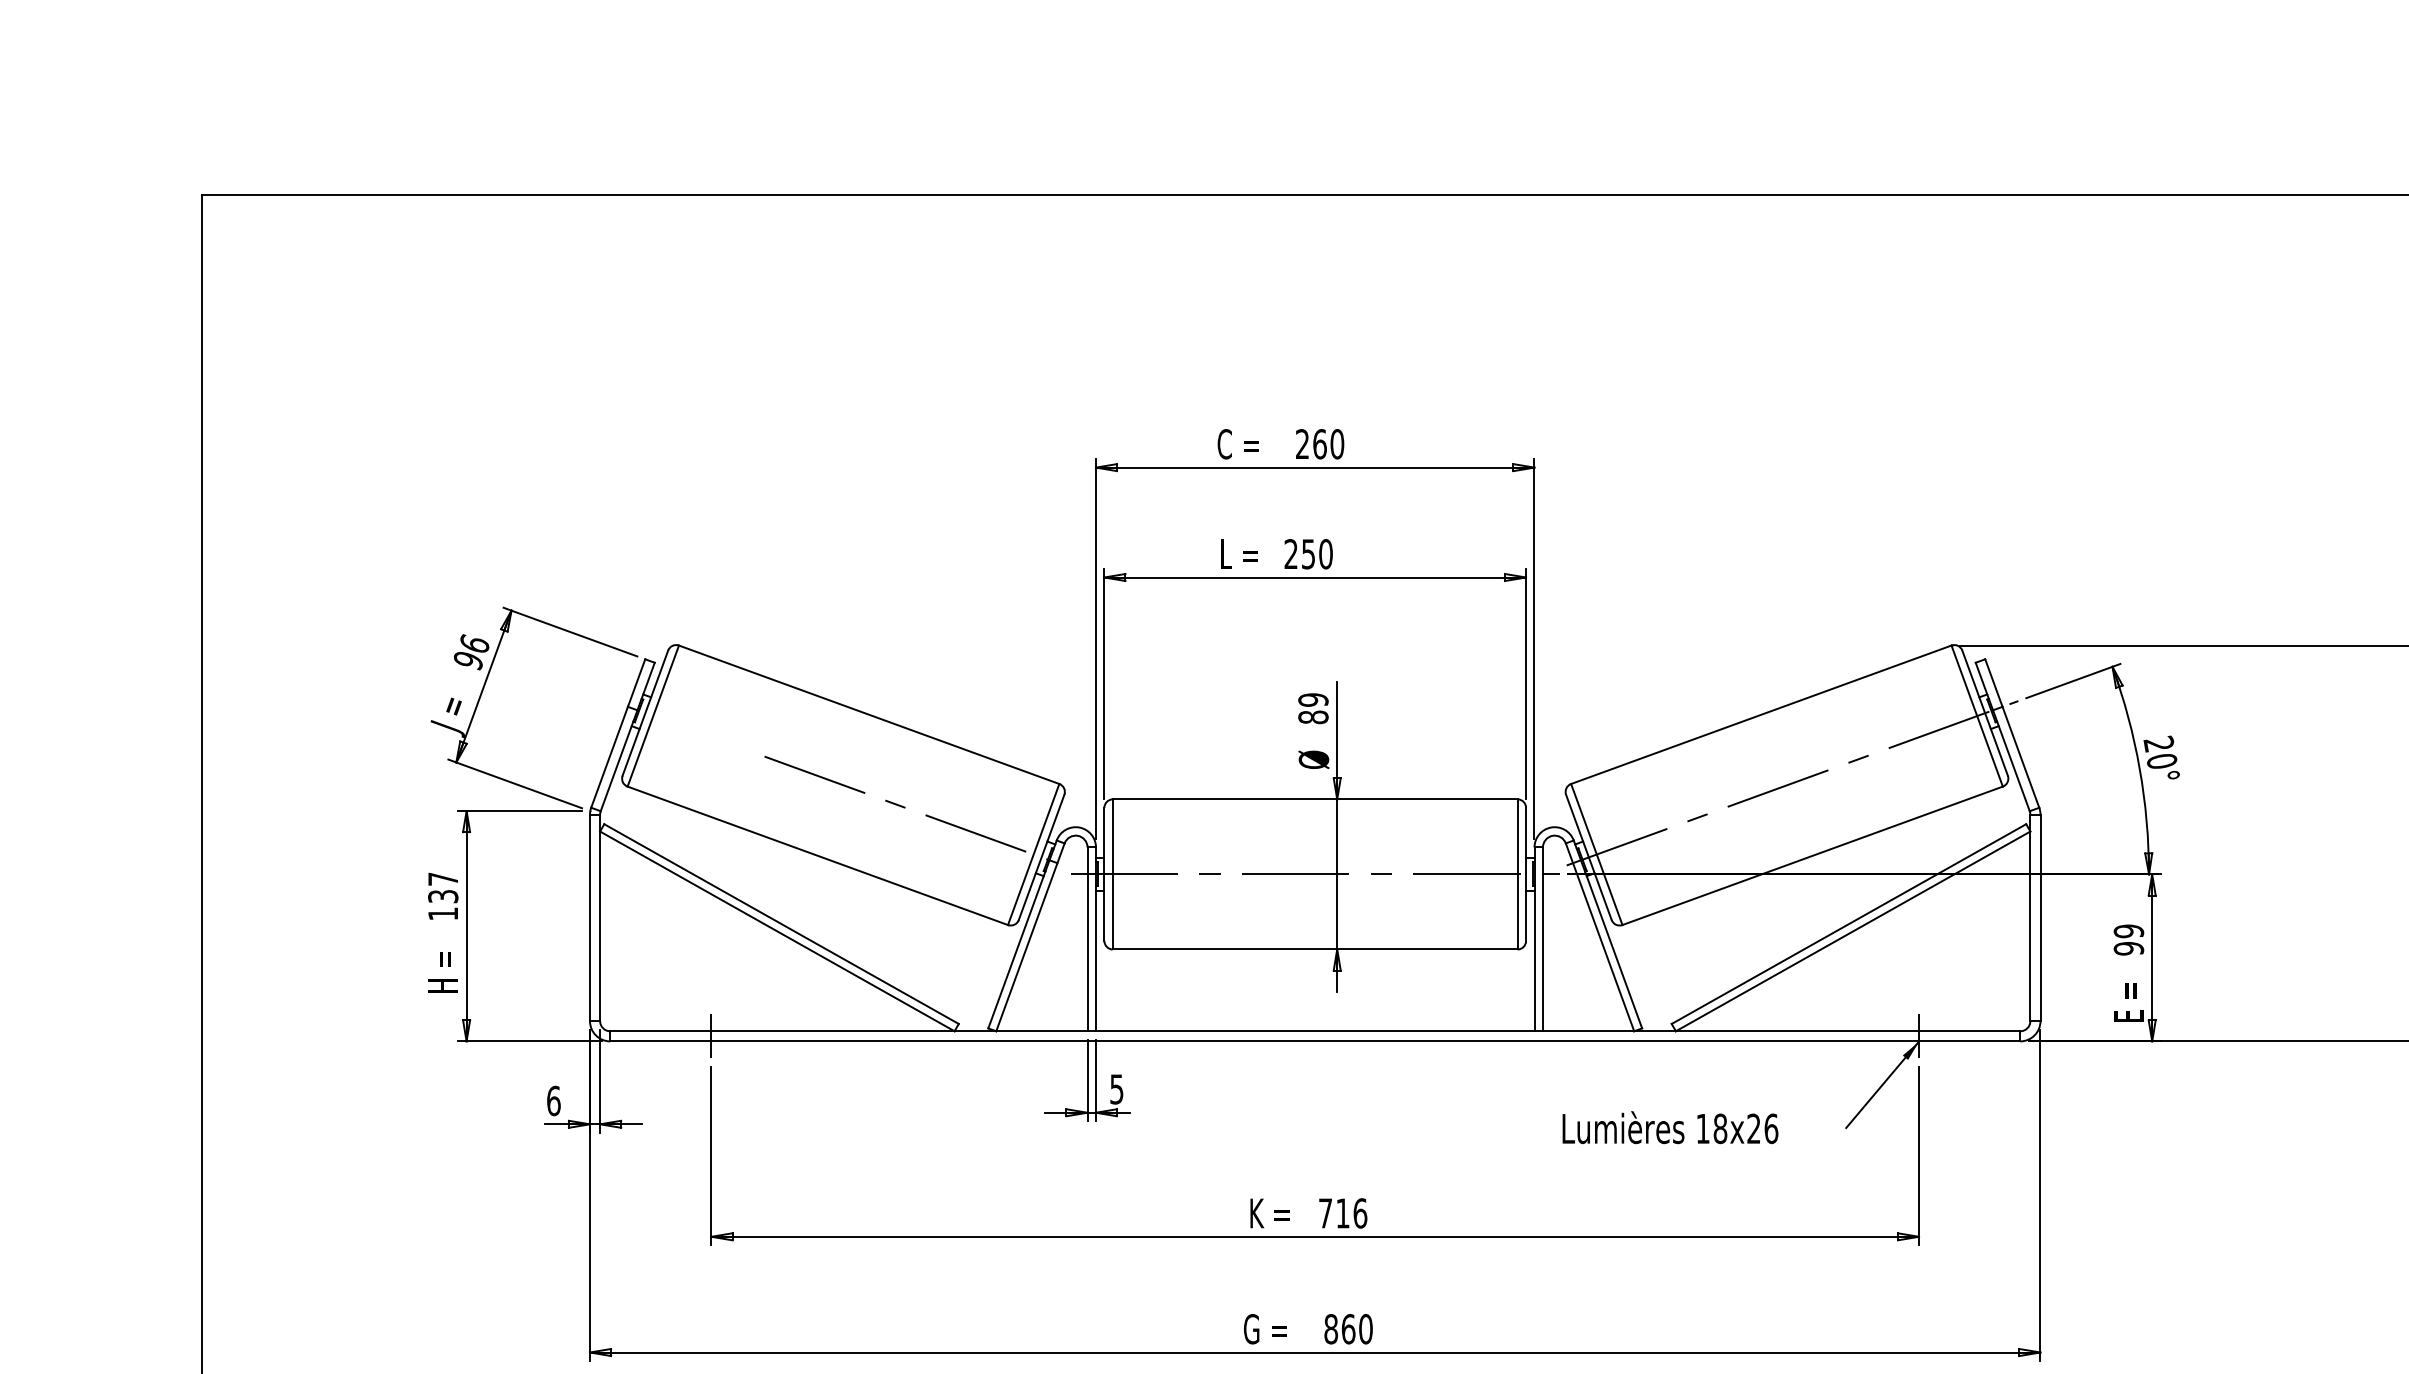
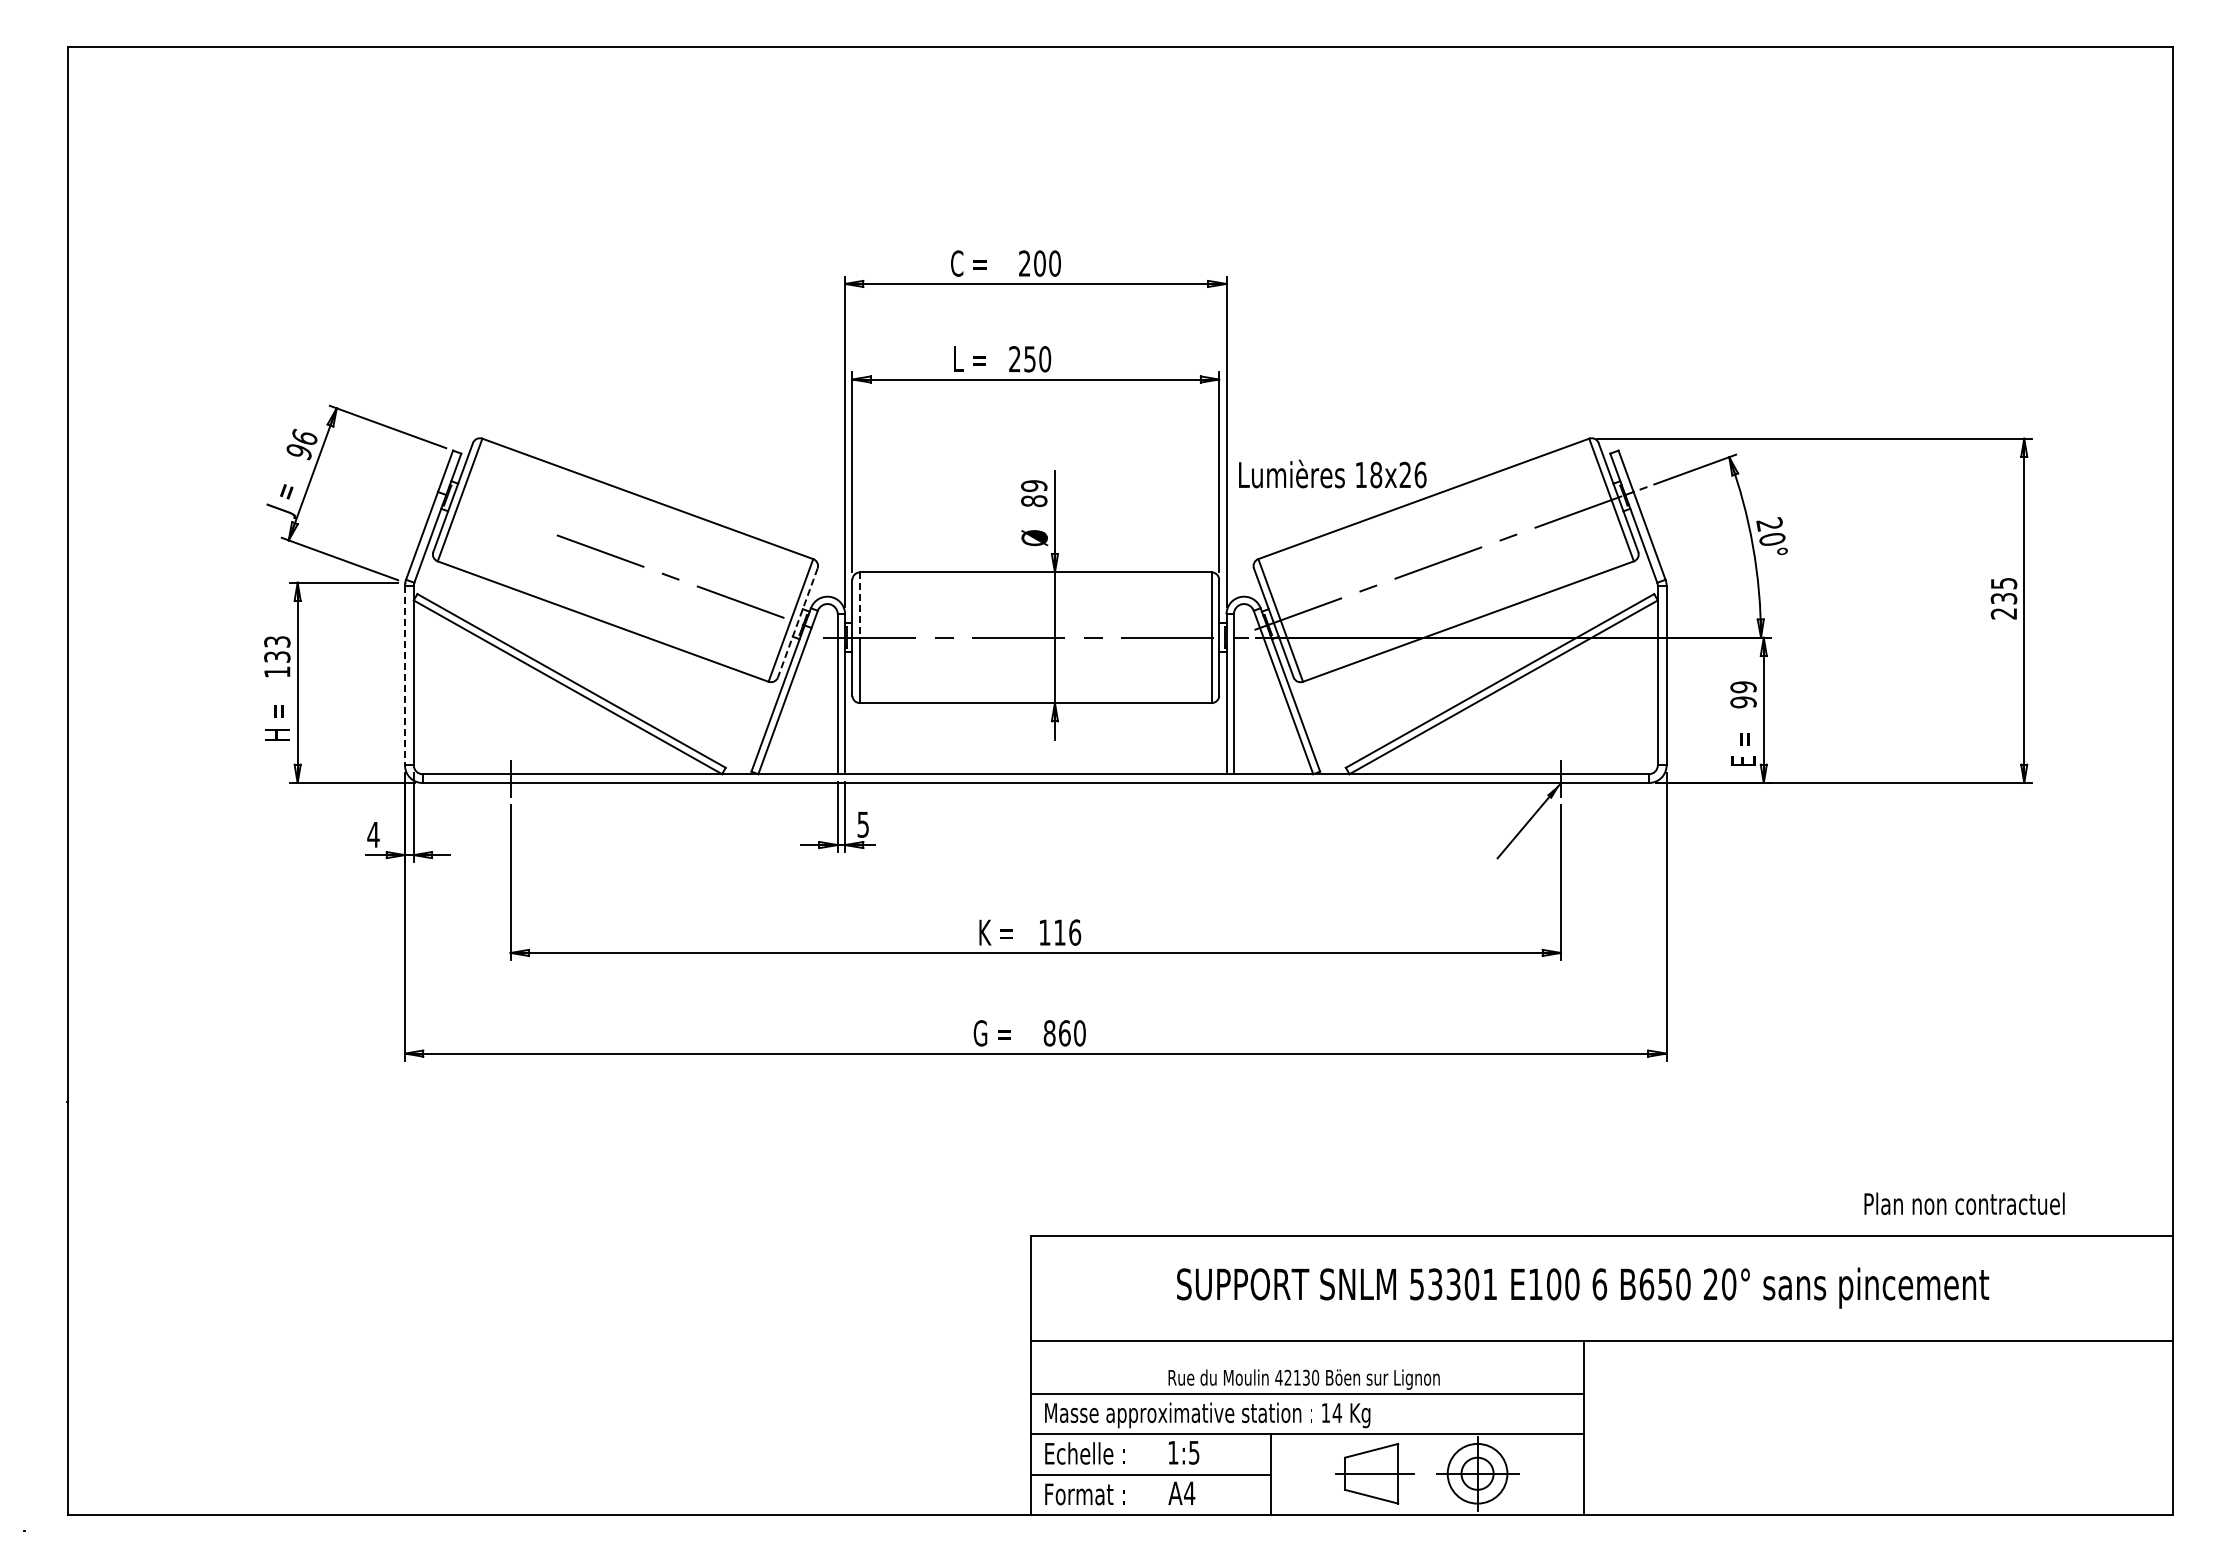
text: (1319, 444) -> (1039, 263), 260 -> 200
line: (1112, 837) -> (859, 605), solid -> dashed
line: (1041, 856) -> (797, 622), solid -> dashed
text: (443, 878) -> (277, 641), 137 -> 133
line: (590, 917) -> (405, 675), solid -> dashed
text: (553, 1100) -> (373, 834), 6 -> 4
text: (1670, 1127) -> (1332, 473), moved
text: (1325, 1213) -> (1044, 932), 716 -> 116

